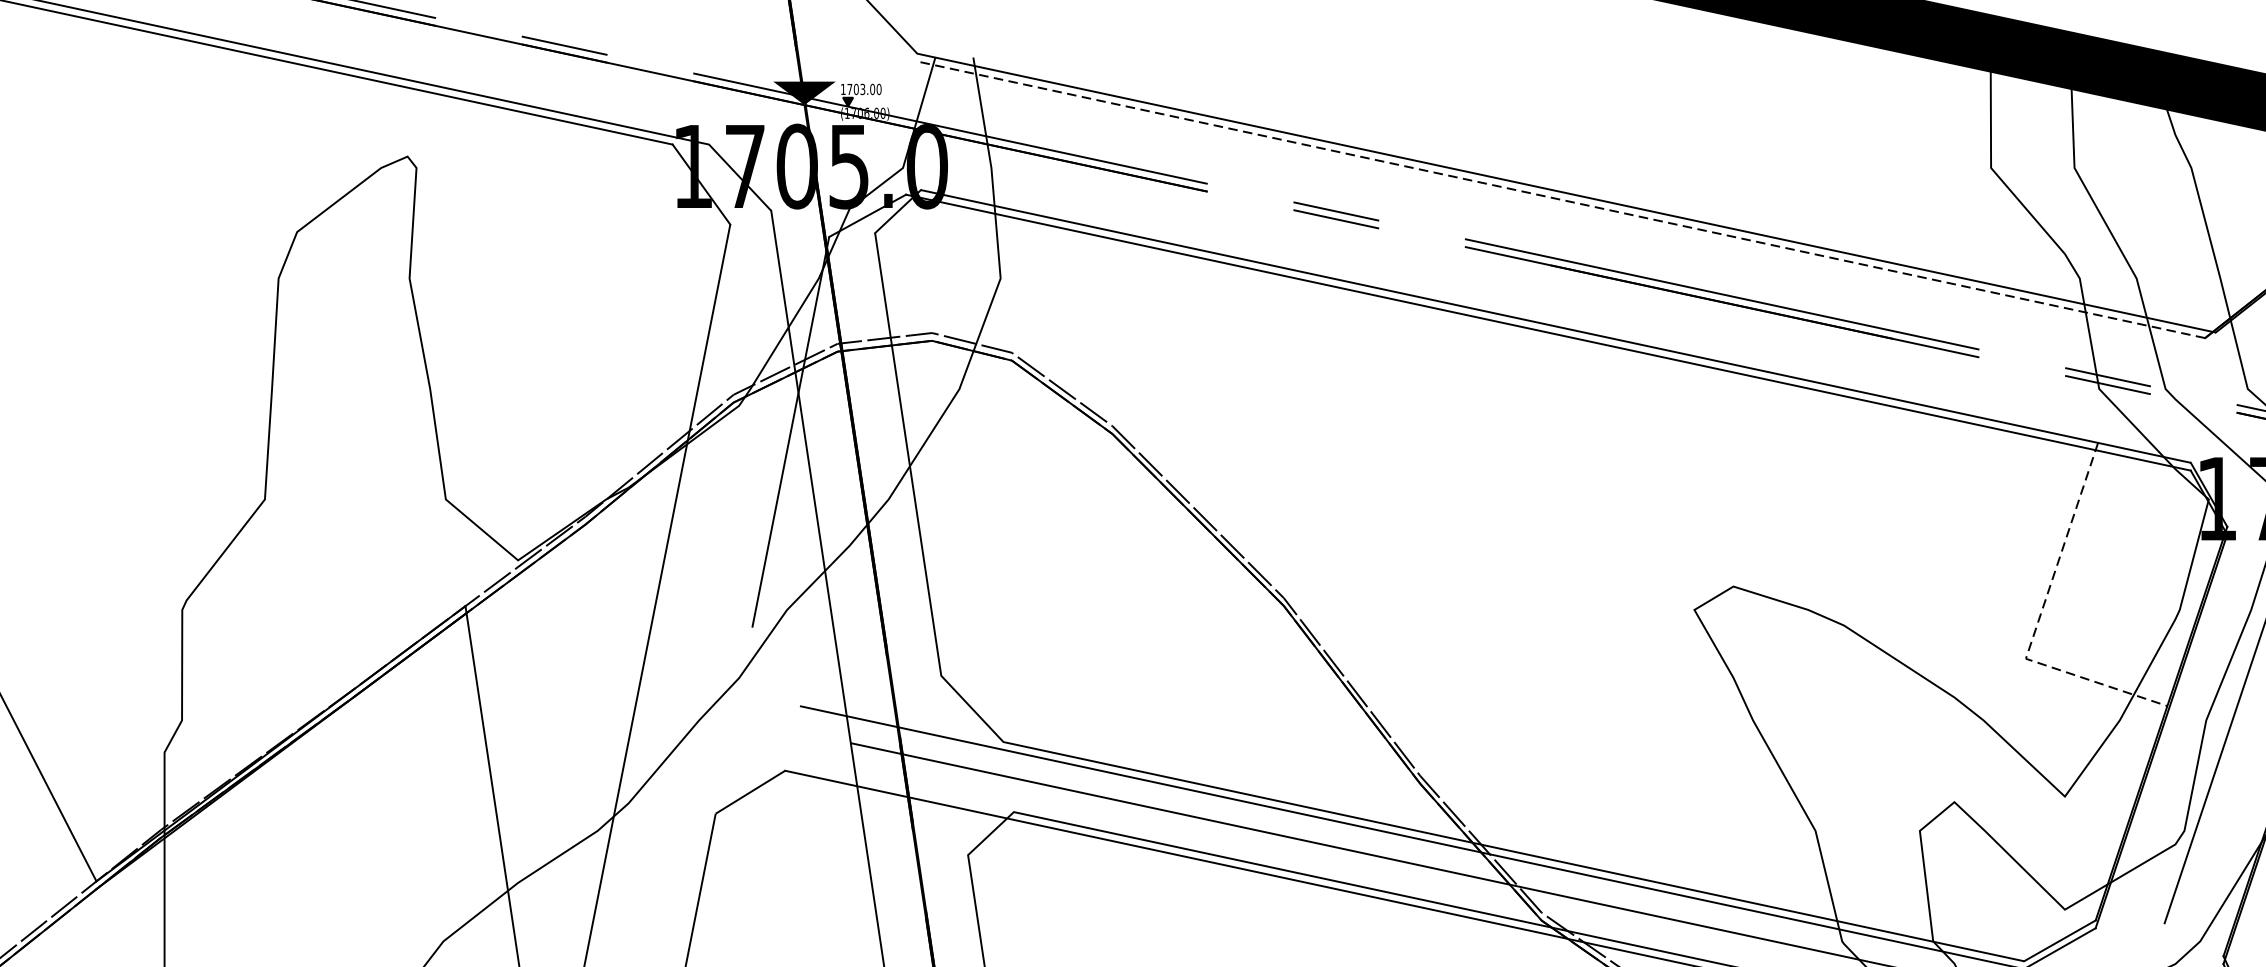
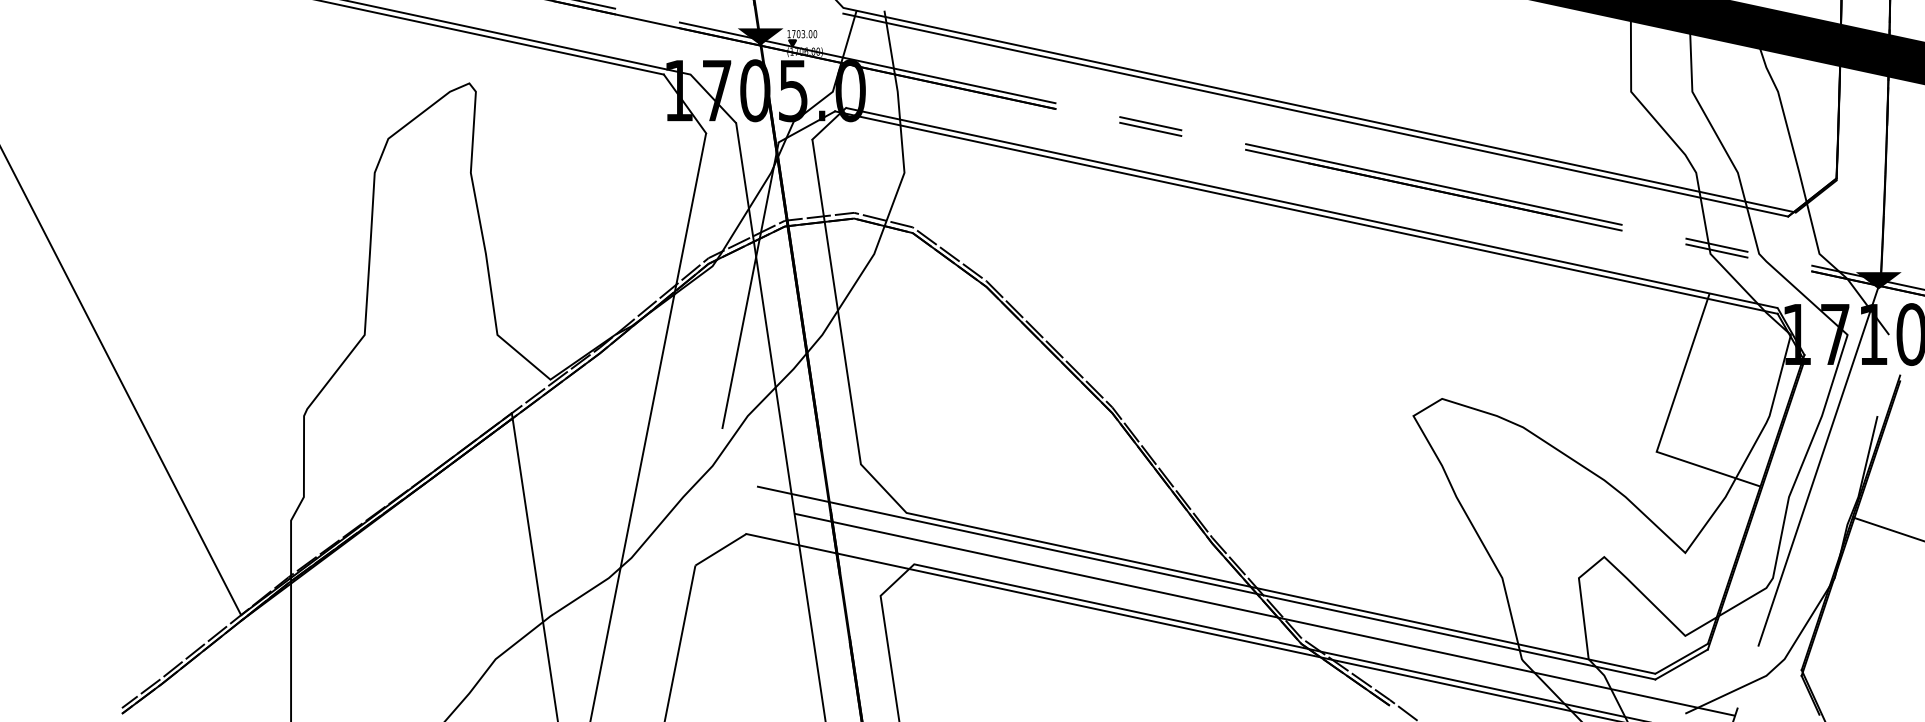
line: (1560, 200) -> (1315, 115), dashed -> solid
line: (2037, 622) -> (1665, 425), dashed -> solid

